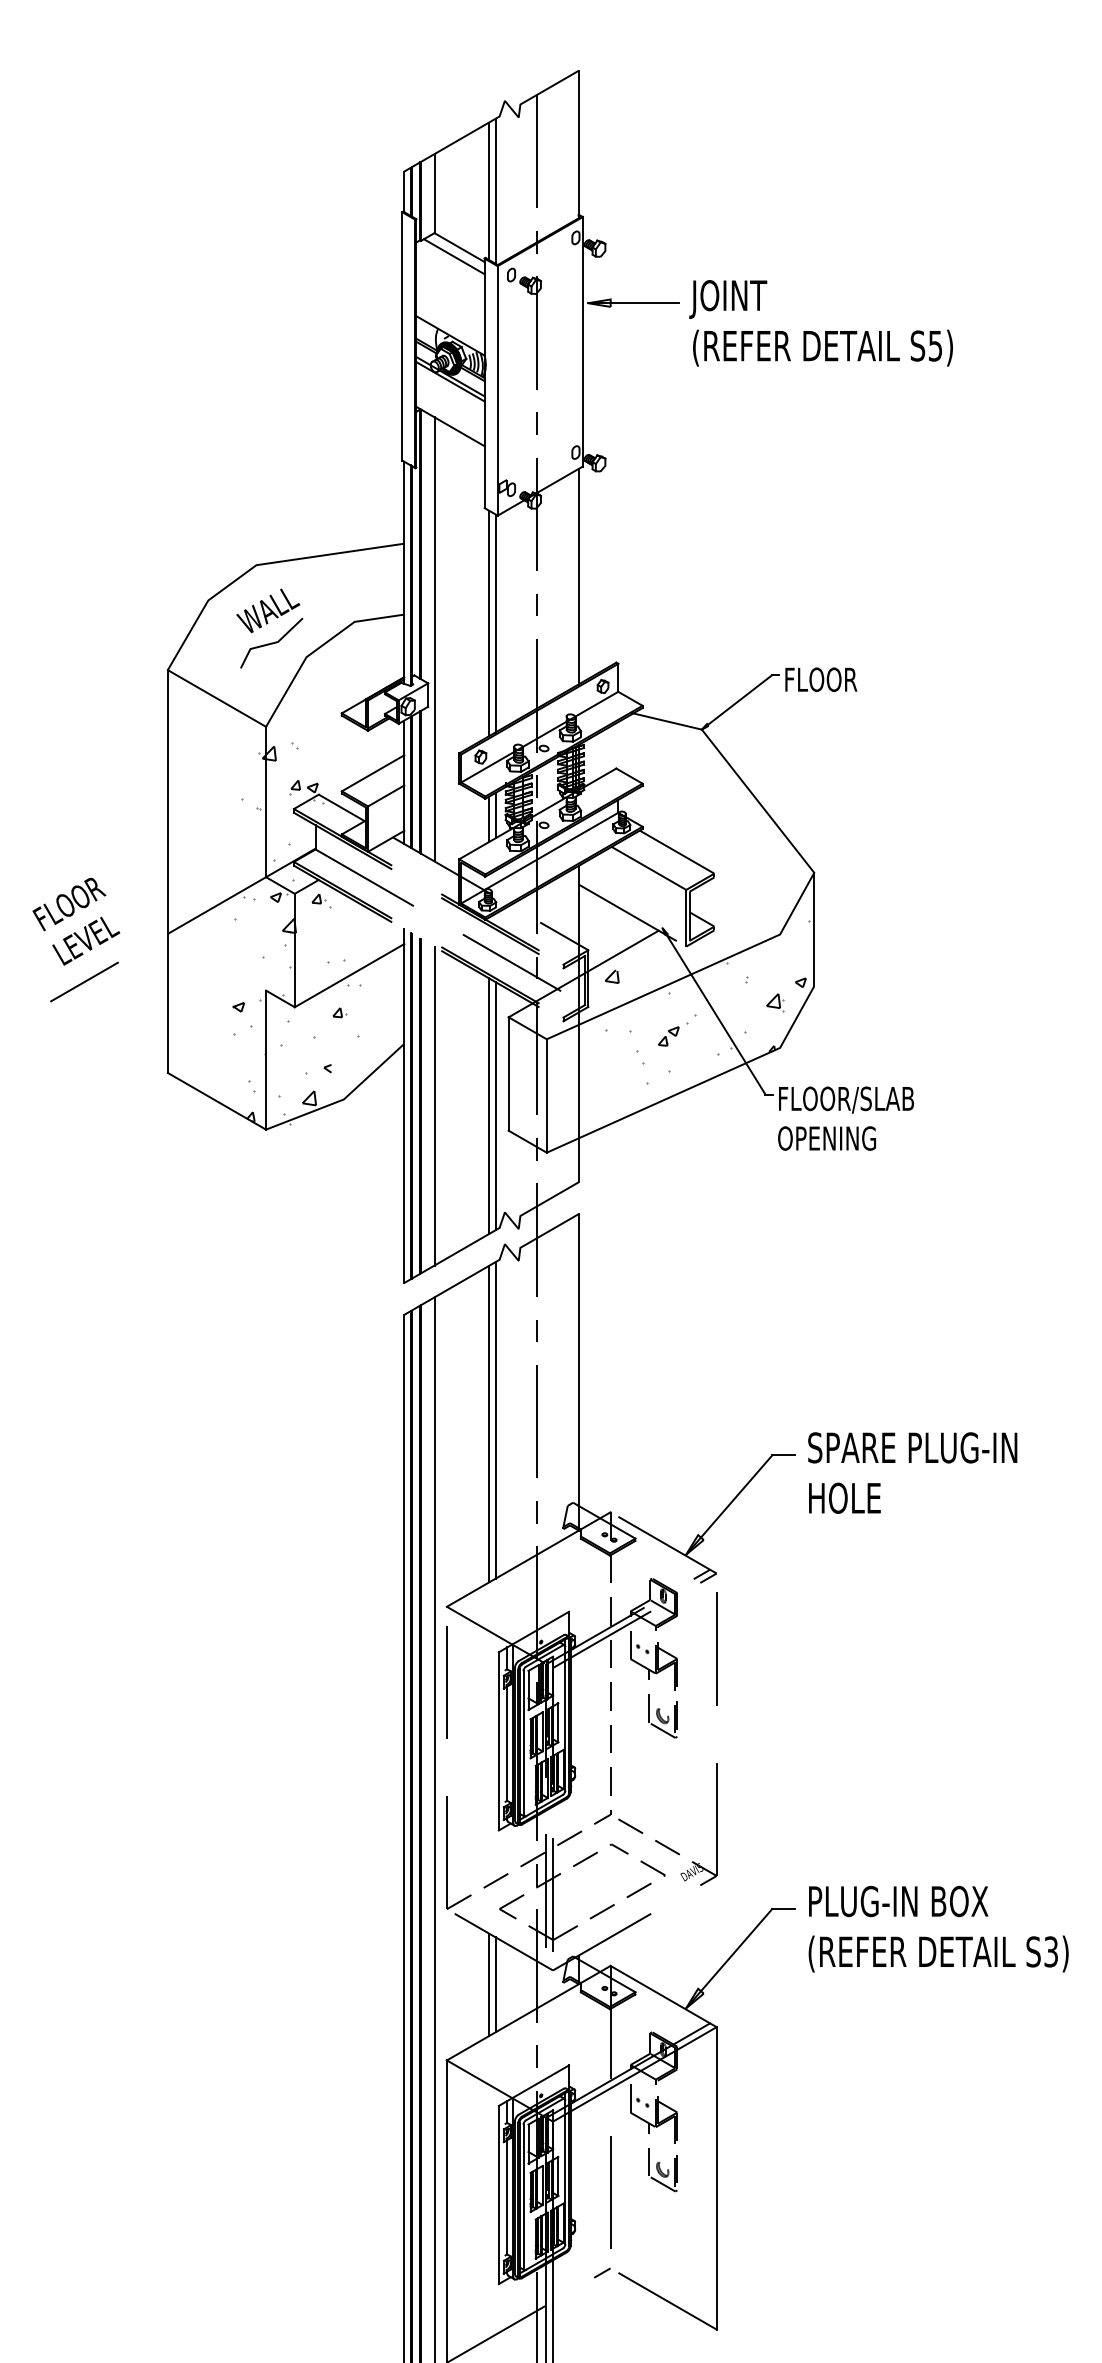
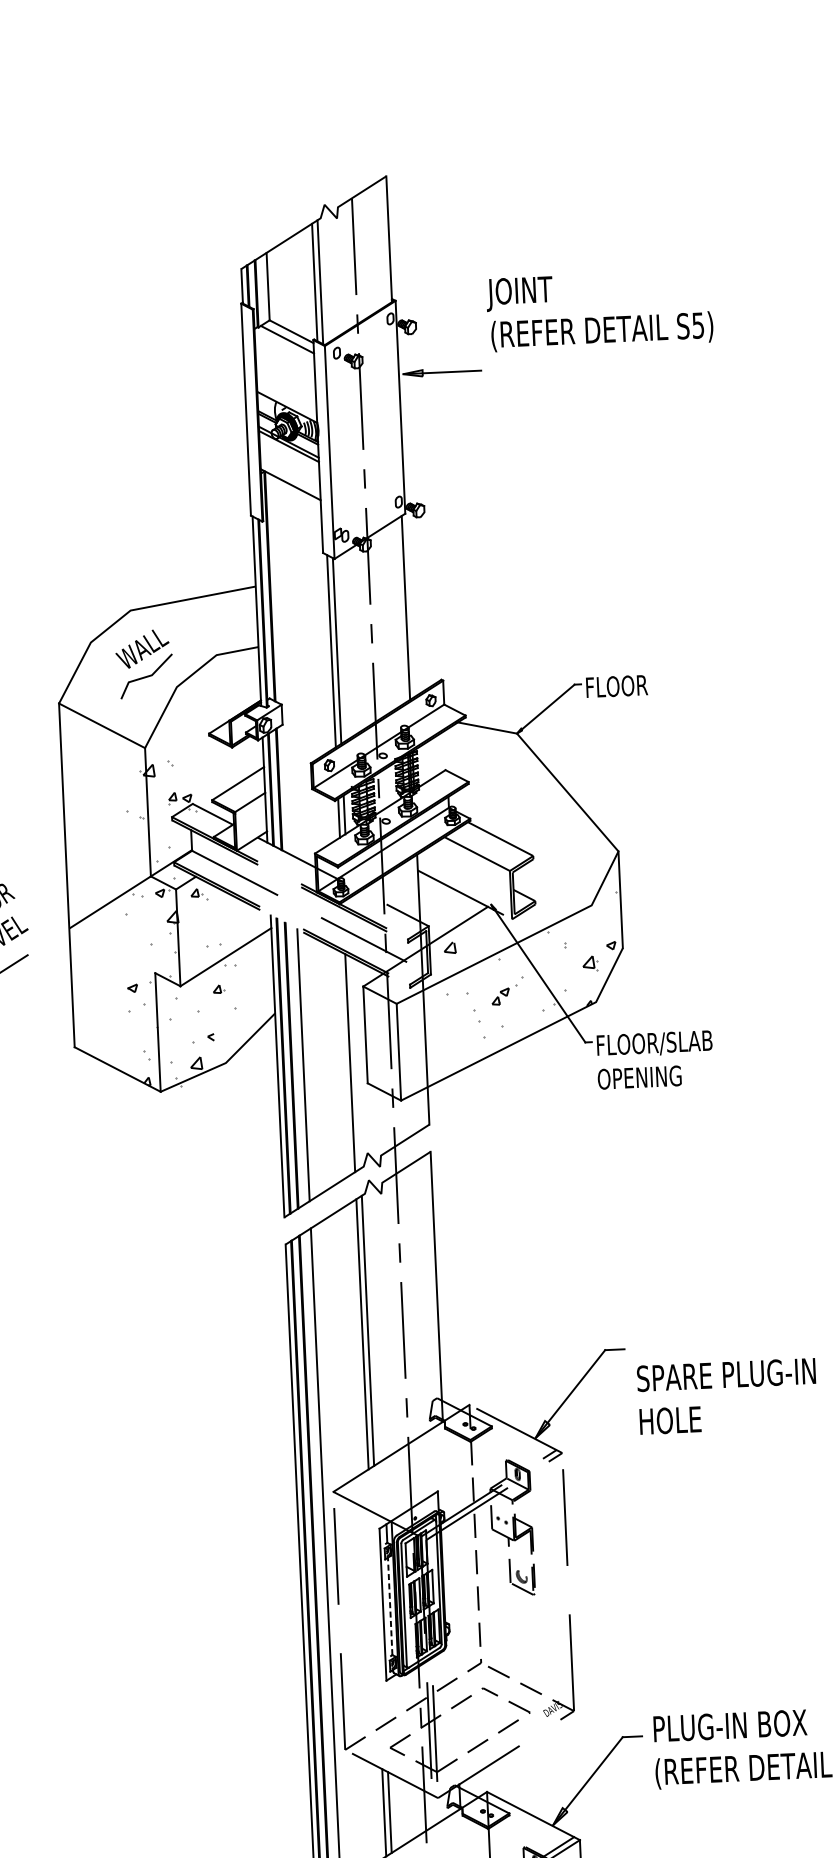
text: (820, 323) -> (599, 310), moved
line: (434, 639) -> (285, 667), removed
line: (495, 1106) -> (355, 1063), removed
text: (912, 1472) -> (727, 1395), moved
line: (507, 1743) -> (390, 1606), solid -> dashed

